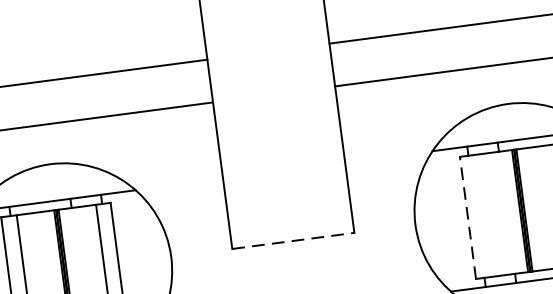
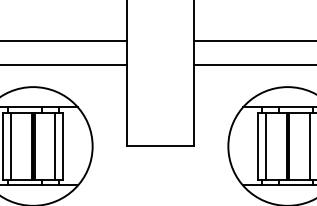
line: (482, 216) -> (265, 146), added
line: (467, 217) -> (257, 146), dashed -> solid
line: (293, 240) -> (160, 146), dashed -> solid

